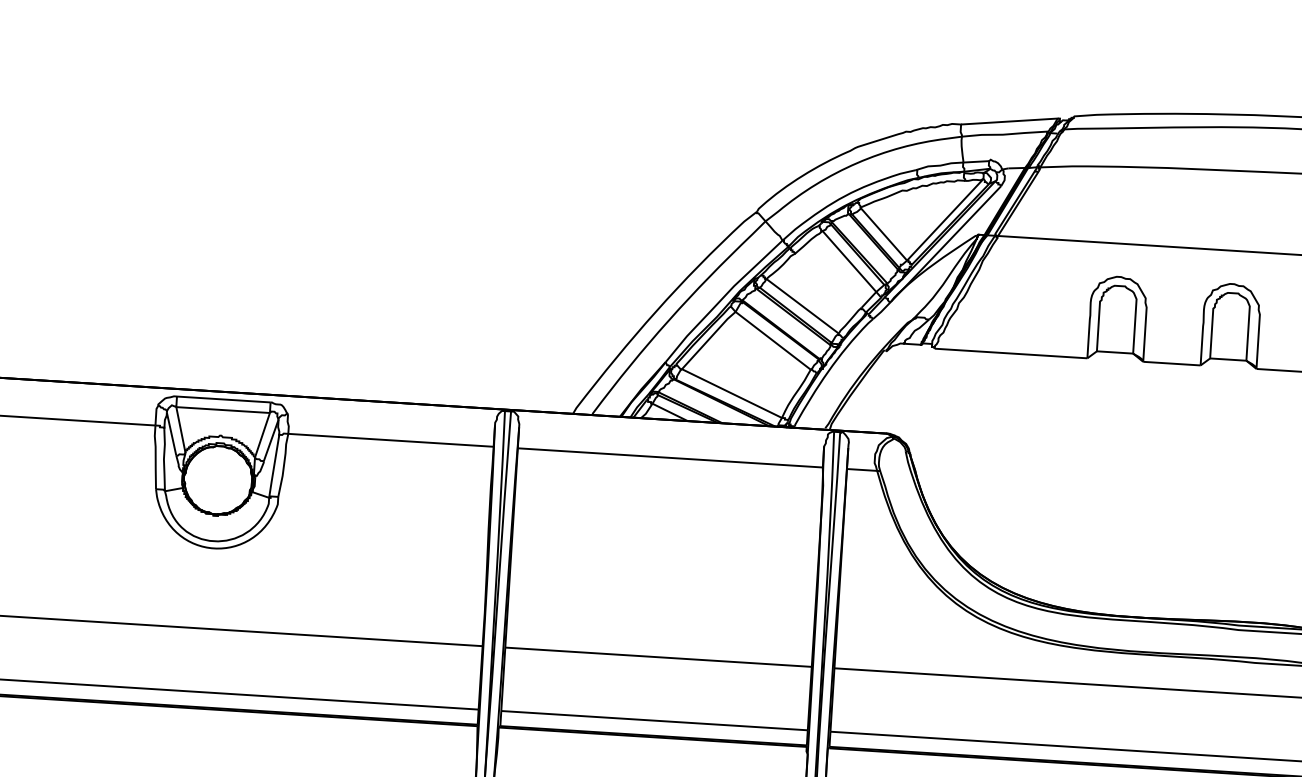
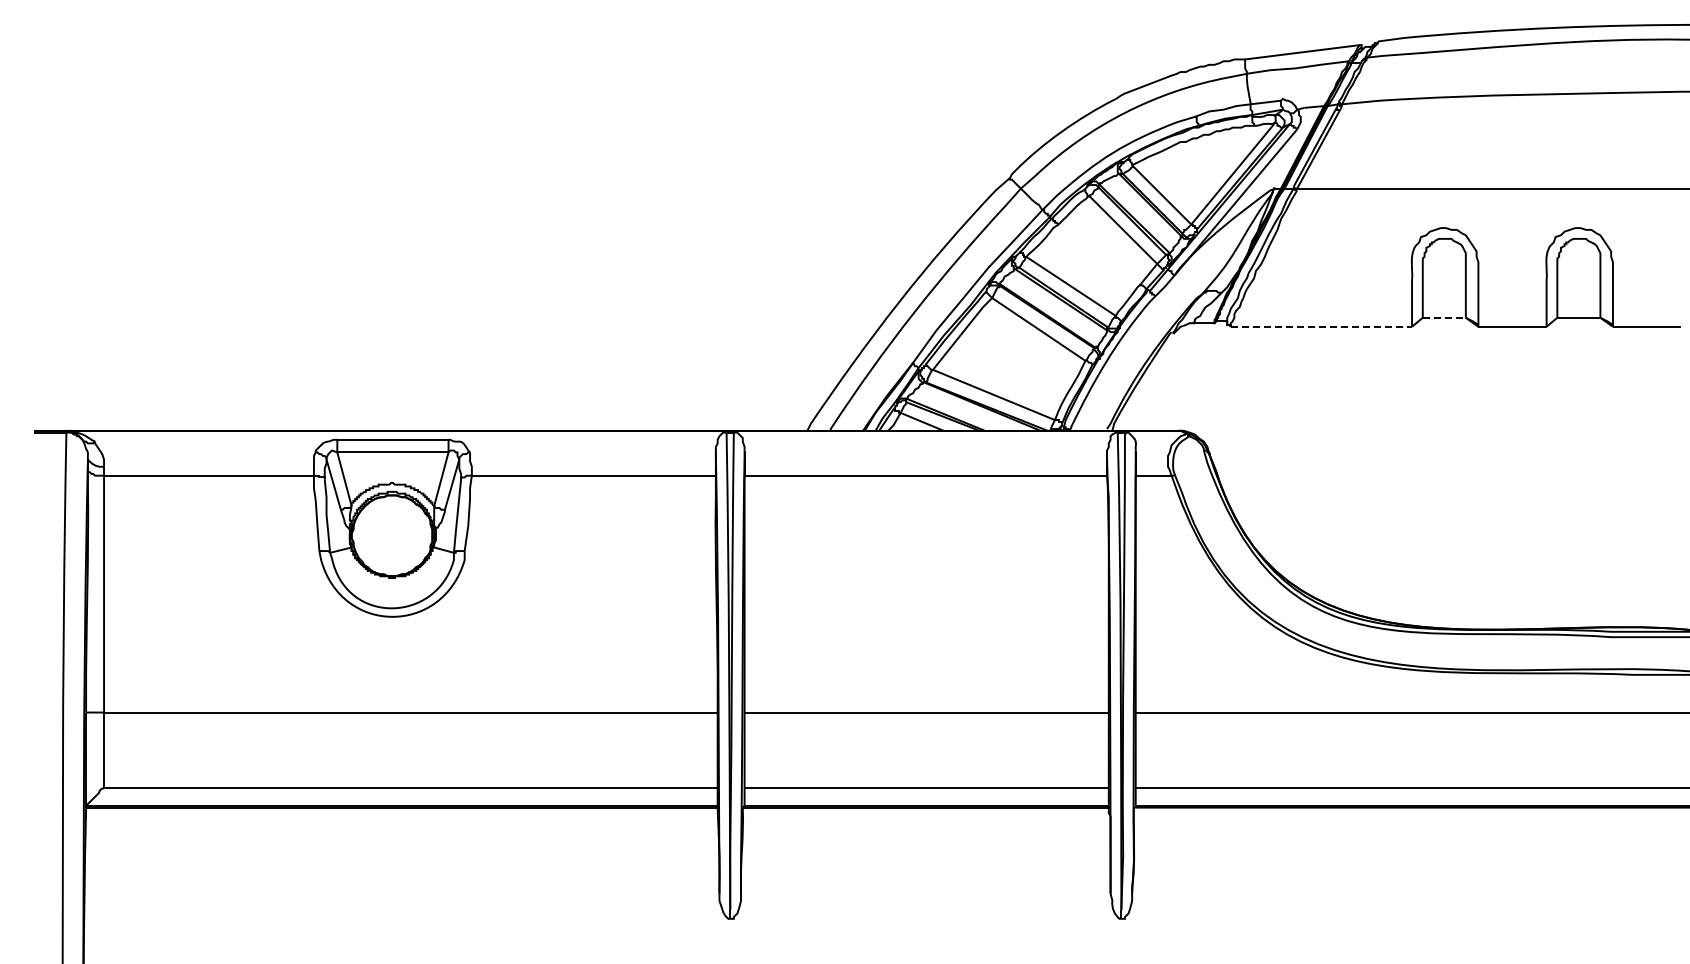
line: (1115, 352) -> (1444, 317), solid -> dashed
line: (1011, 353) -> (1321, 326), solid -> dashed

